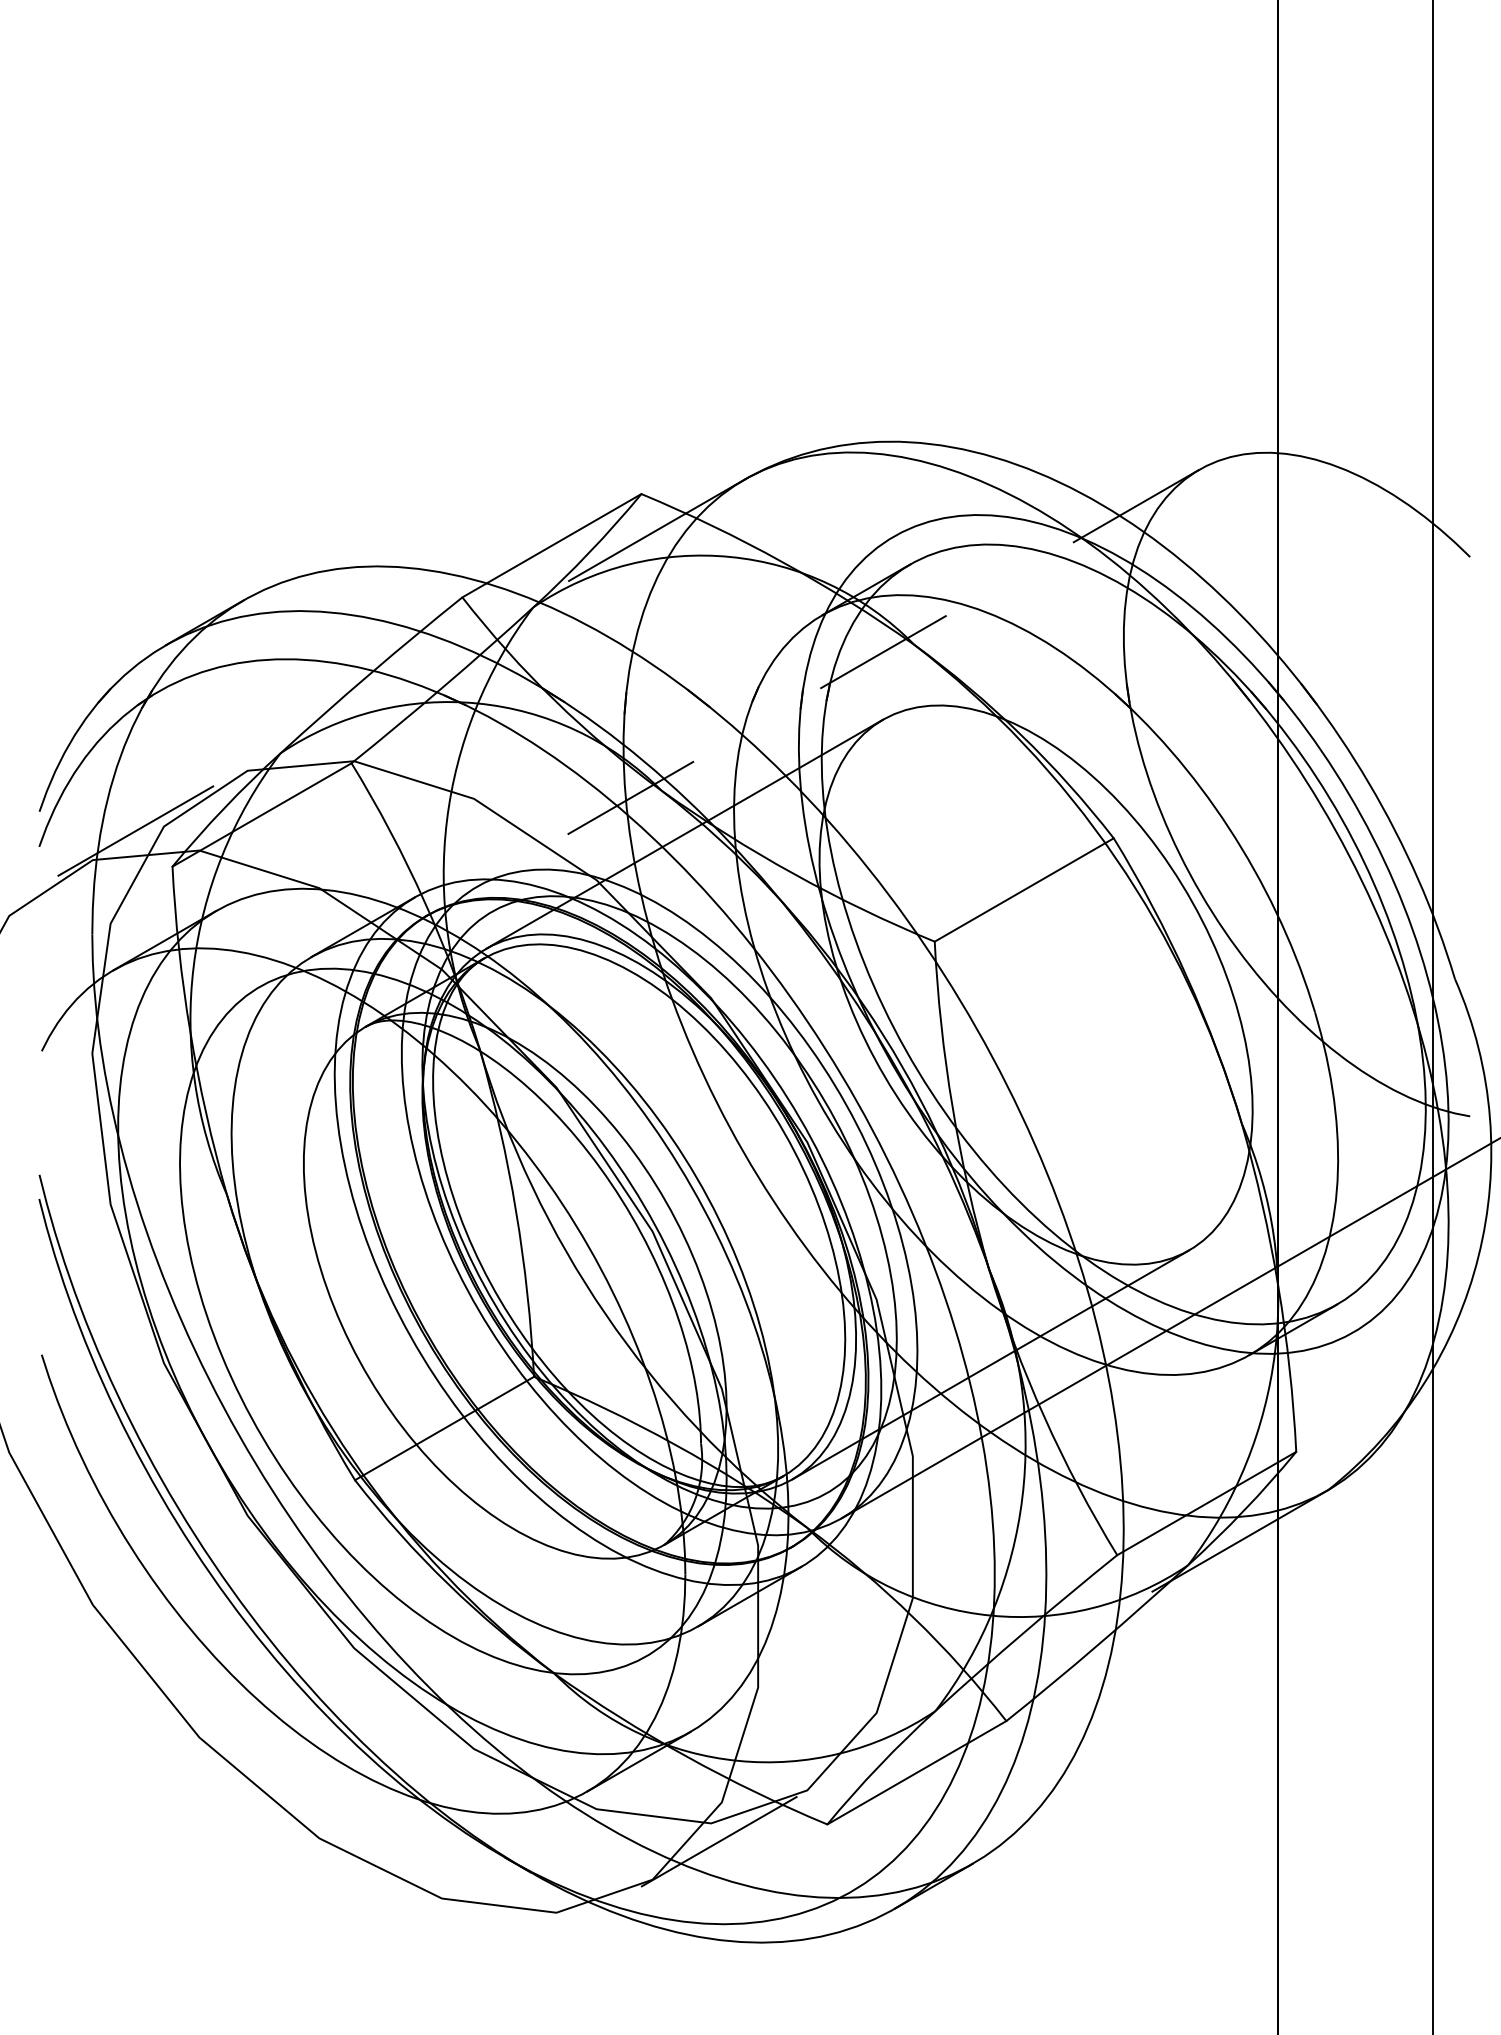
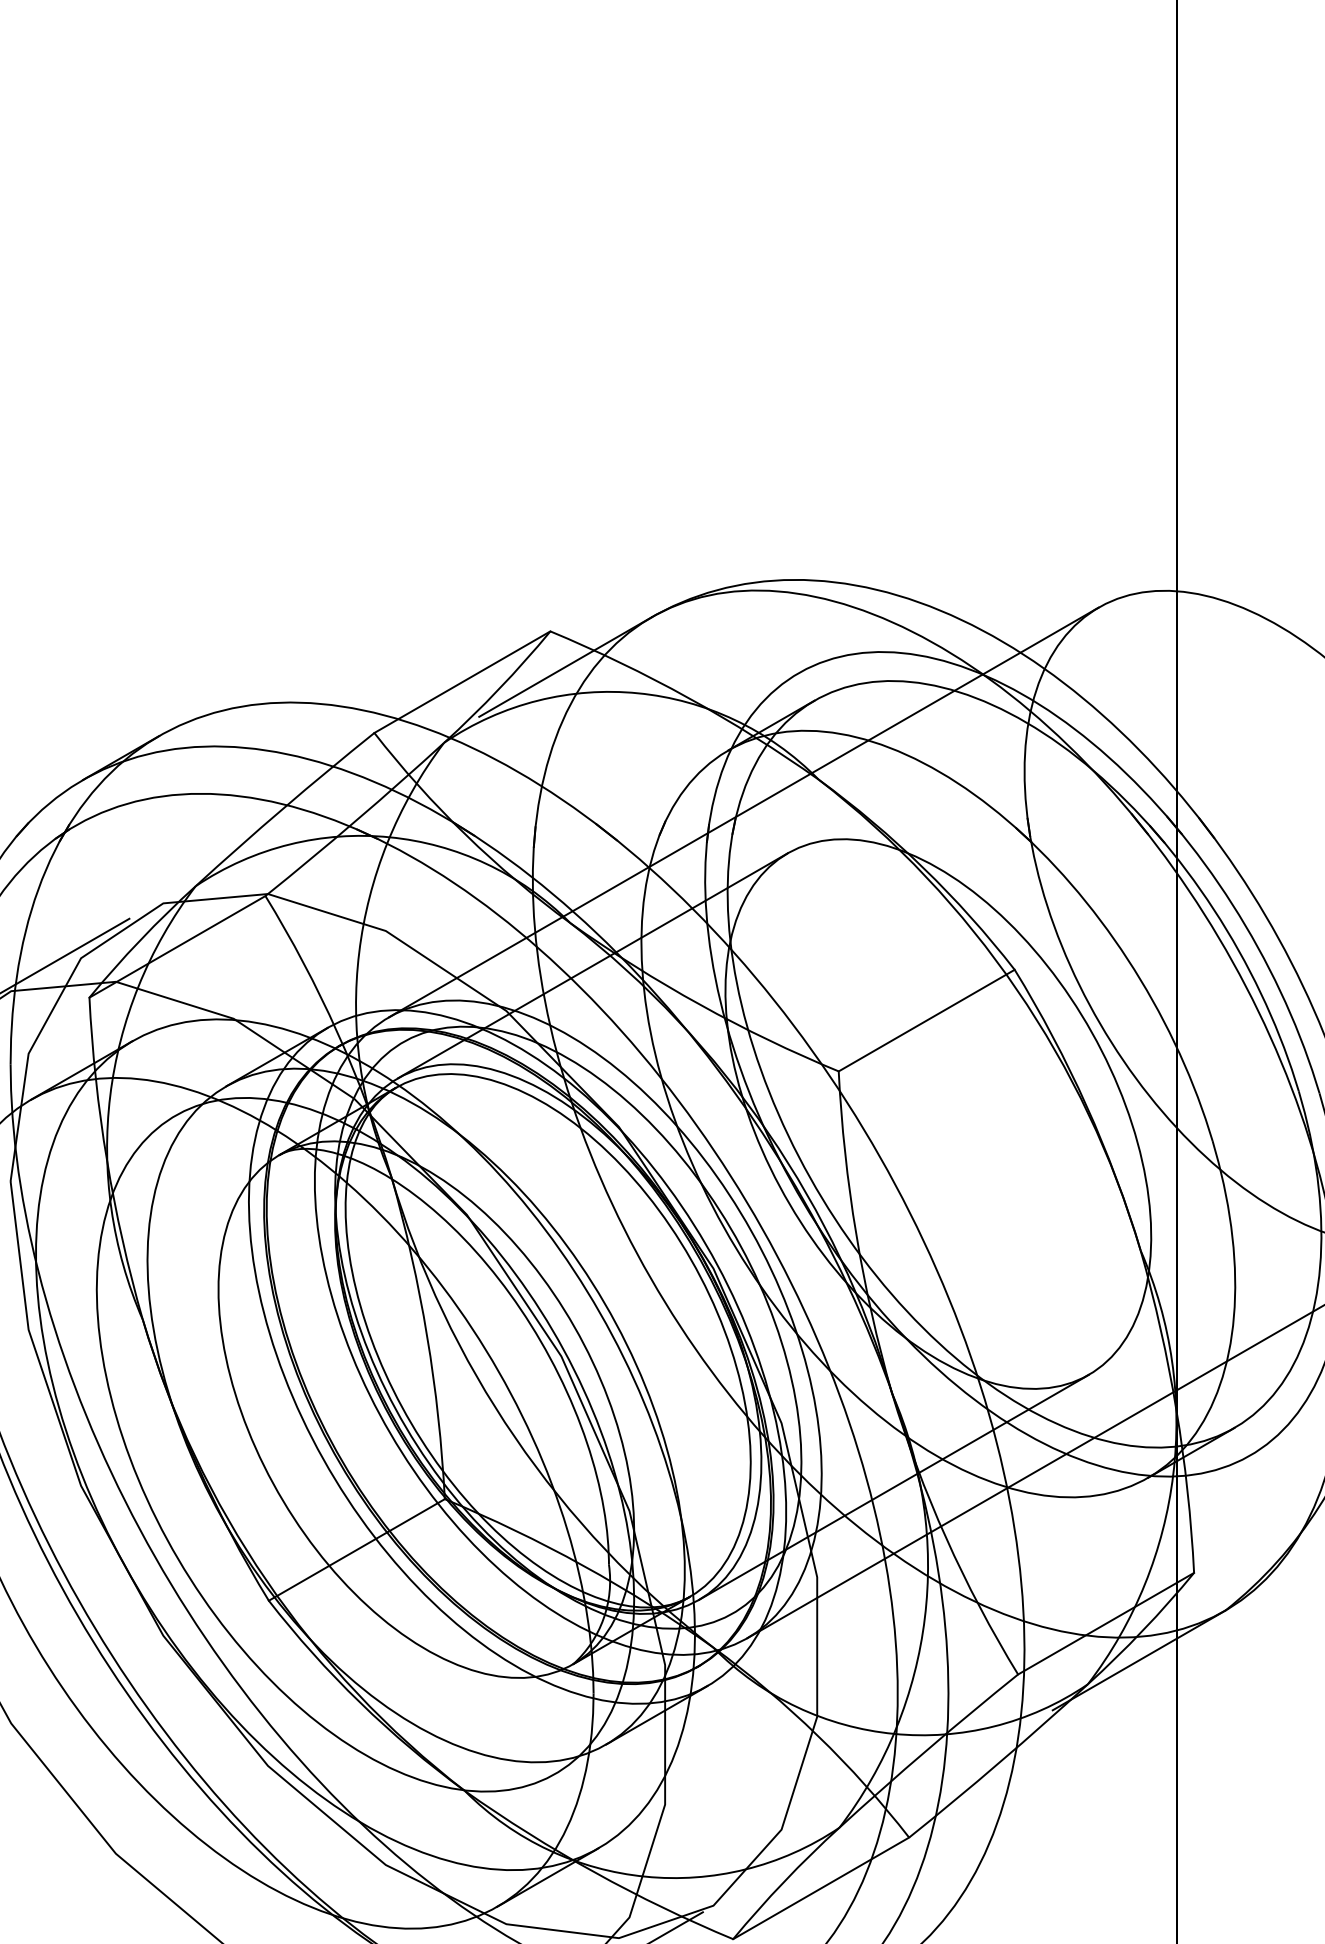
line: (838, 678) -> (744, 812), dashed -> solid

